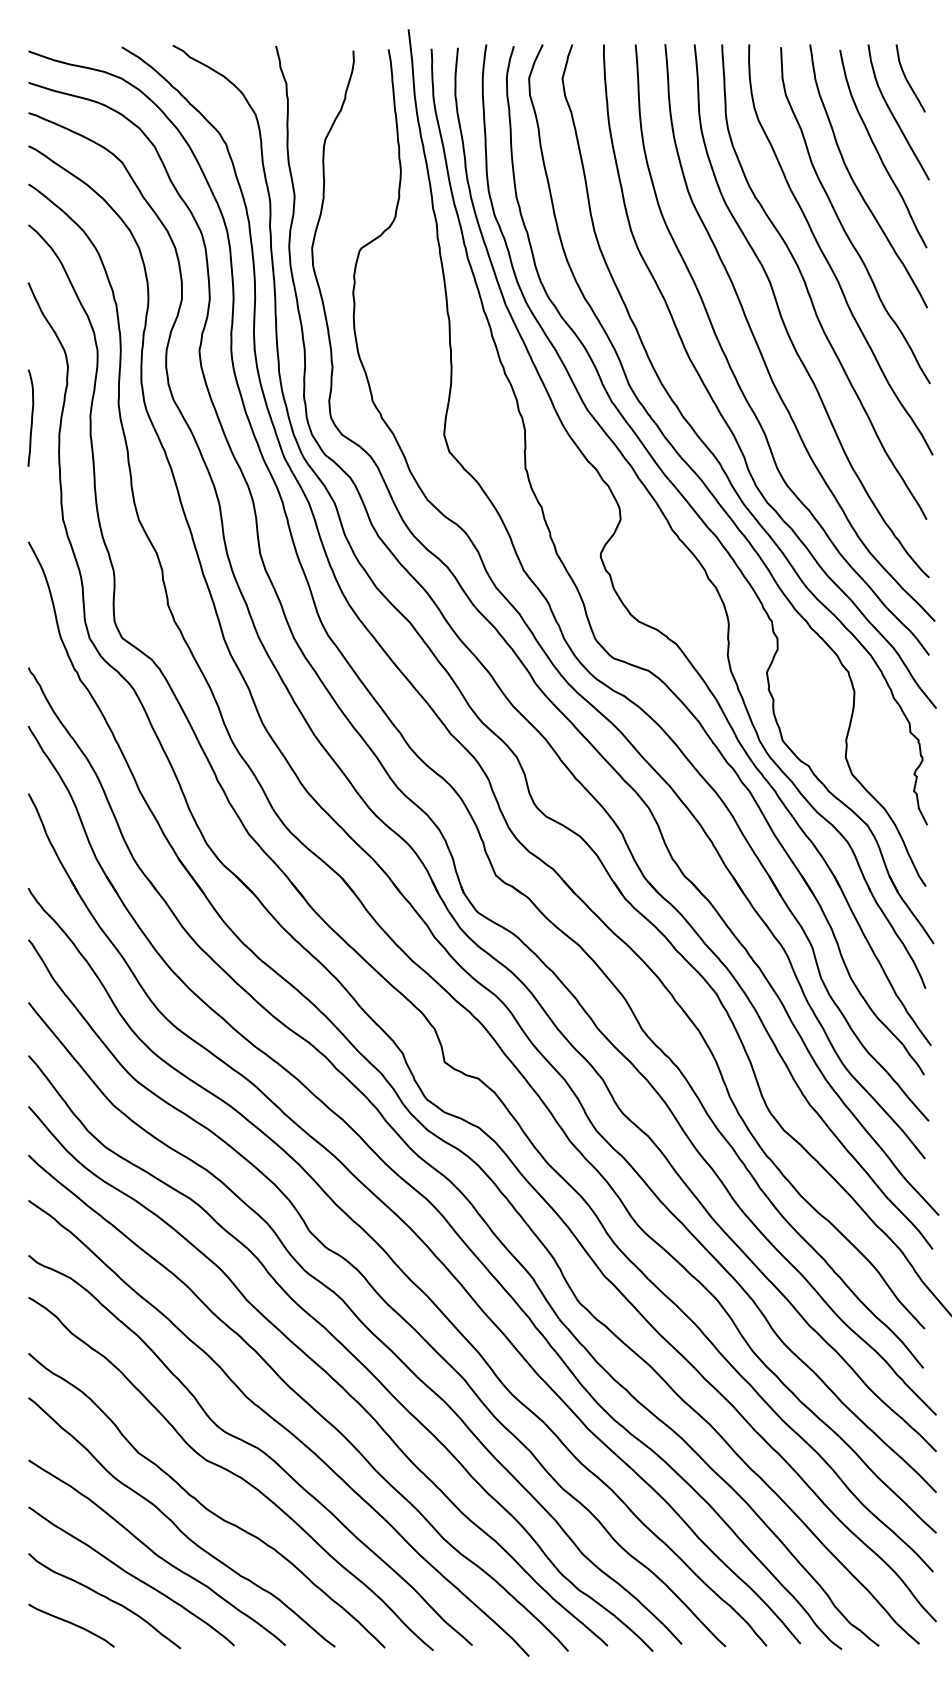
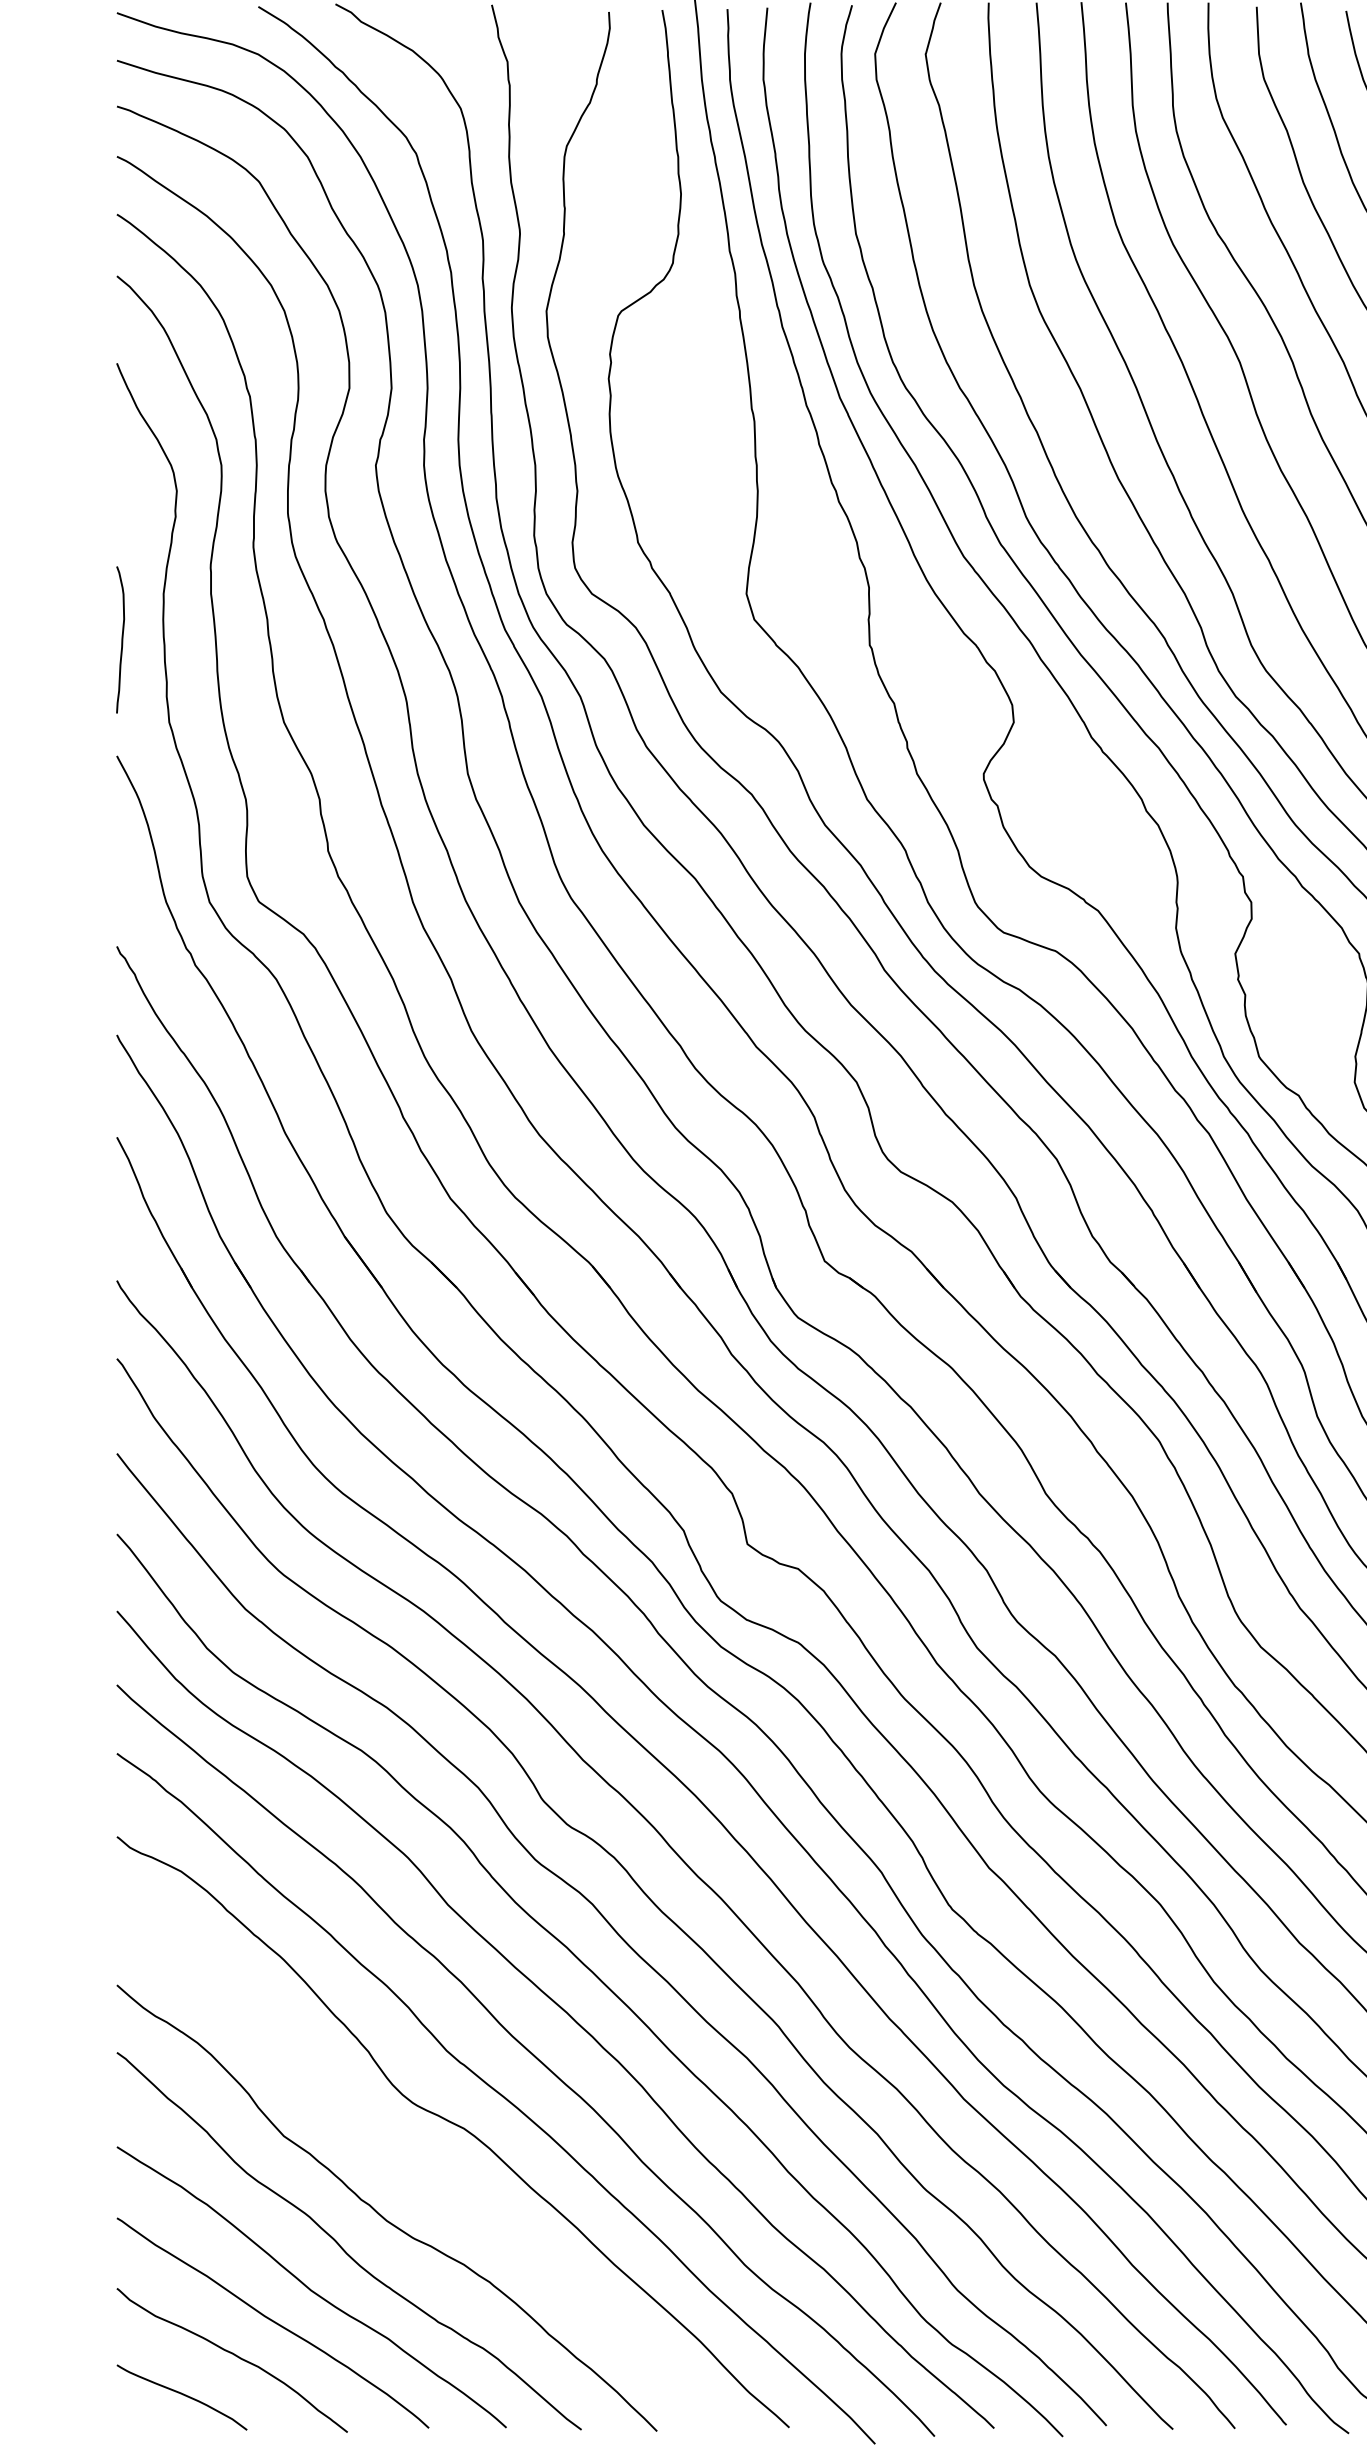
curve: (31, 417) -> (121, 638), moved
curve: (230, 1472) -> (422, 2165), removed

